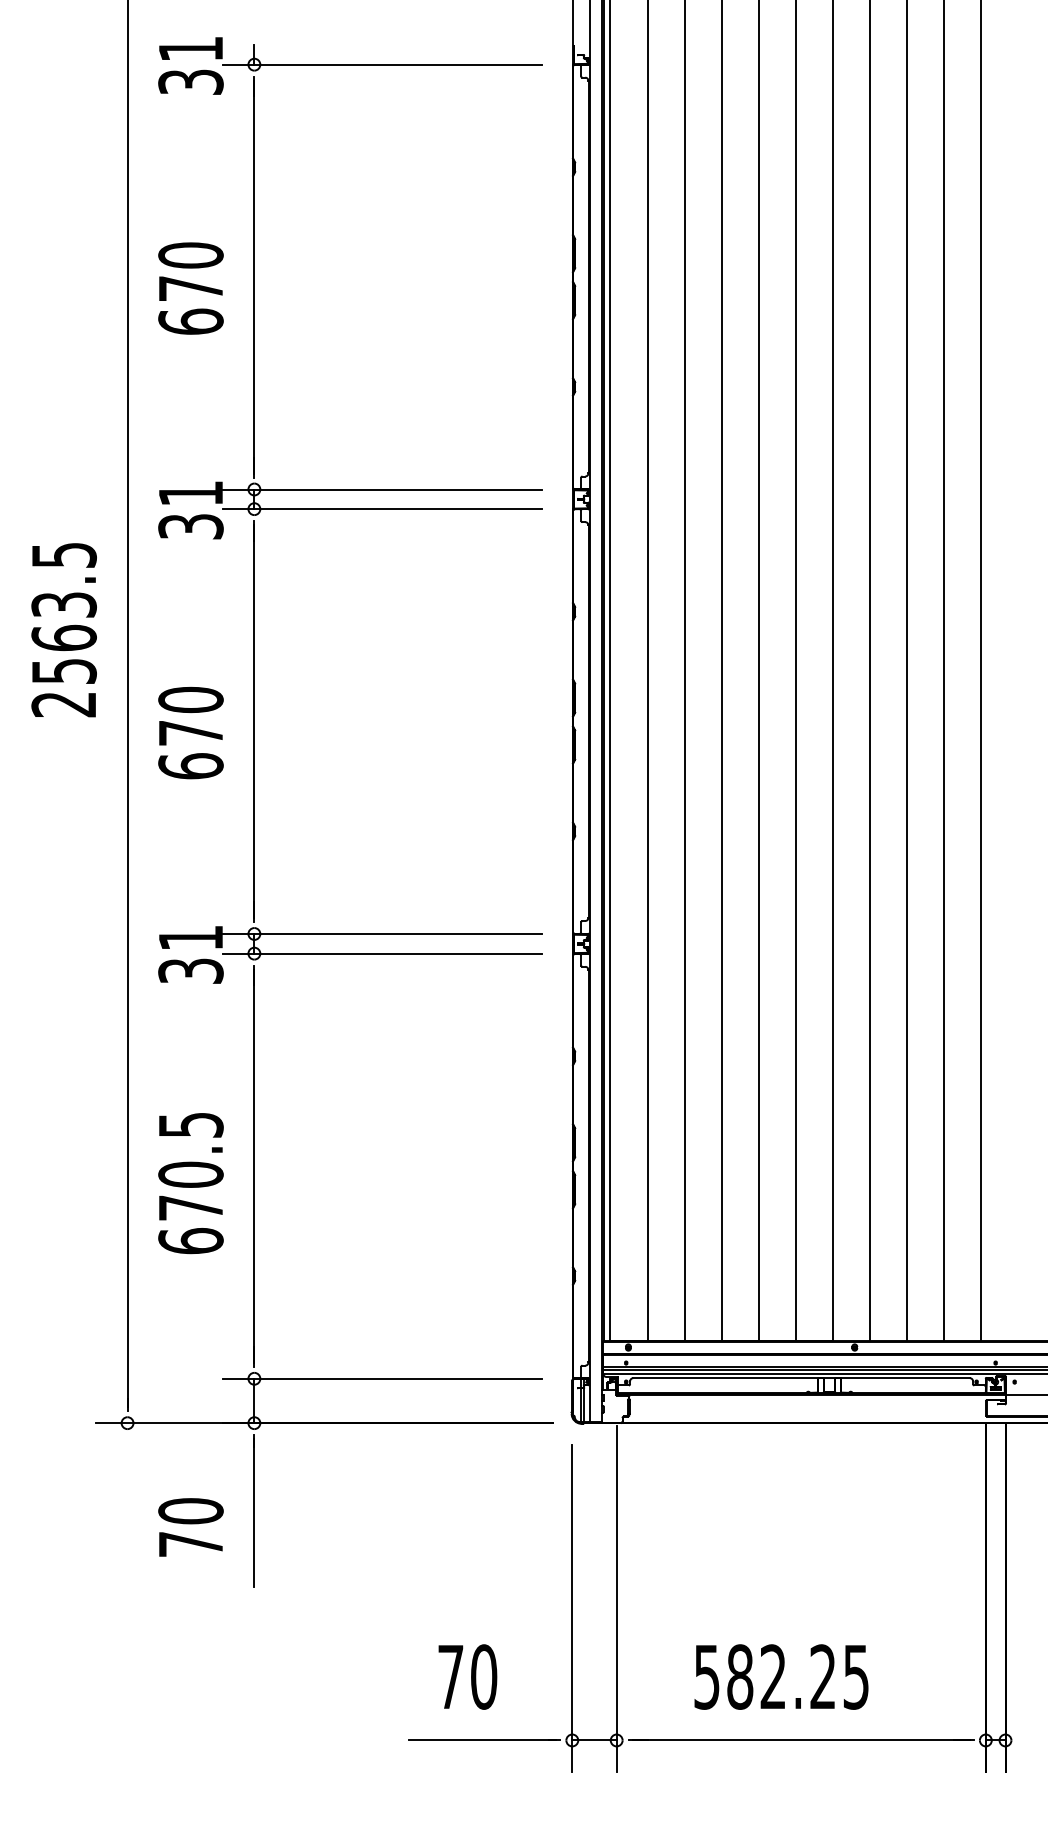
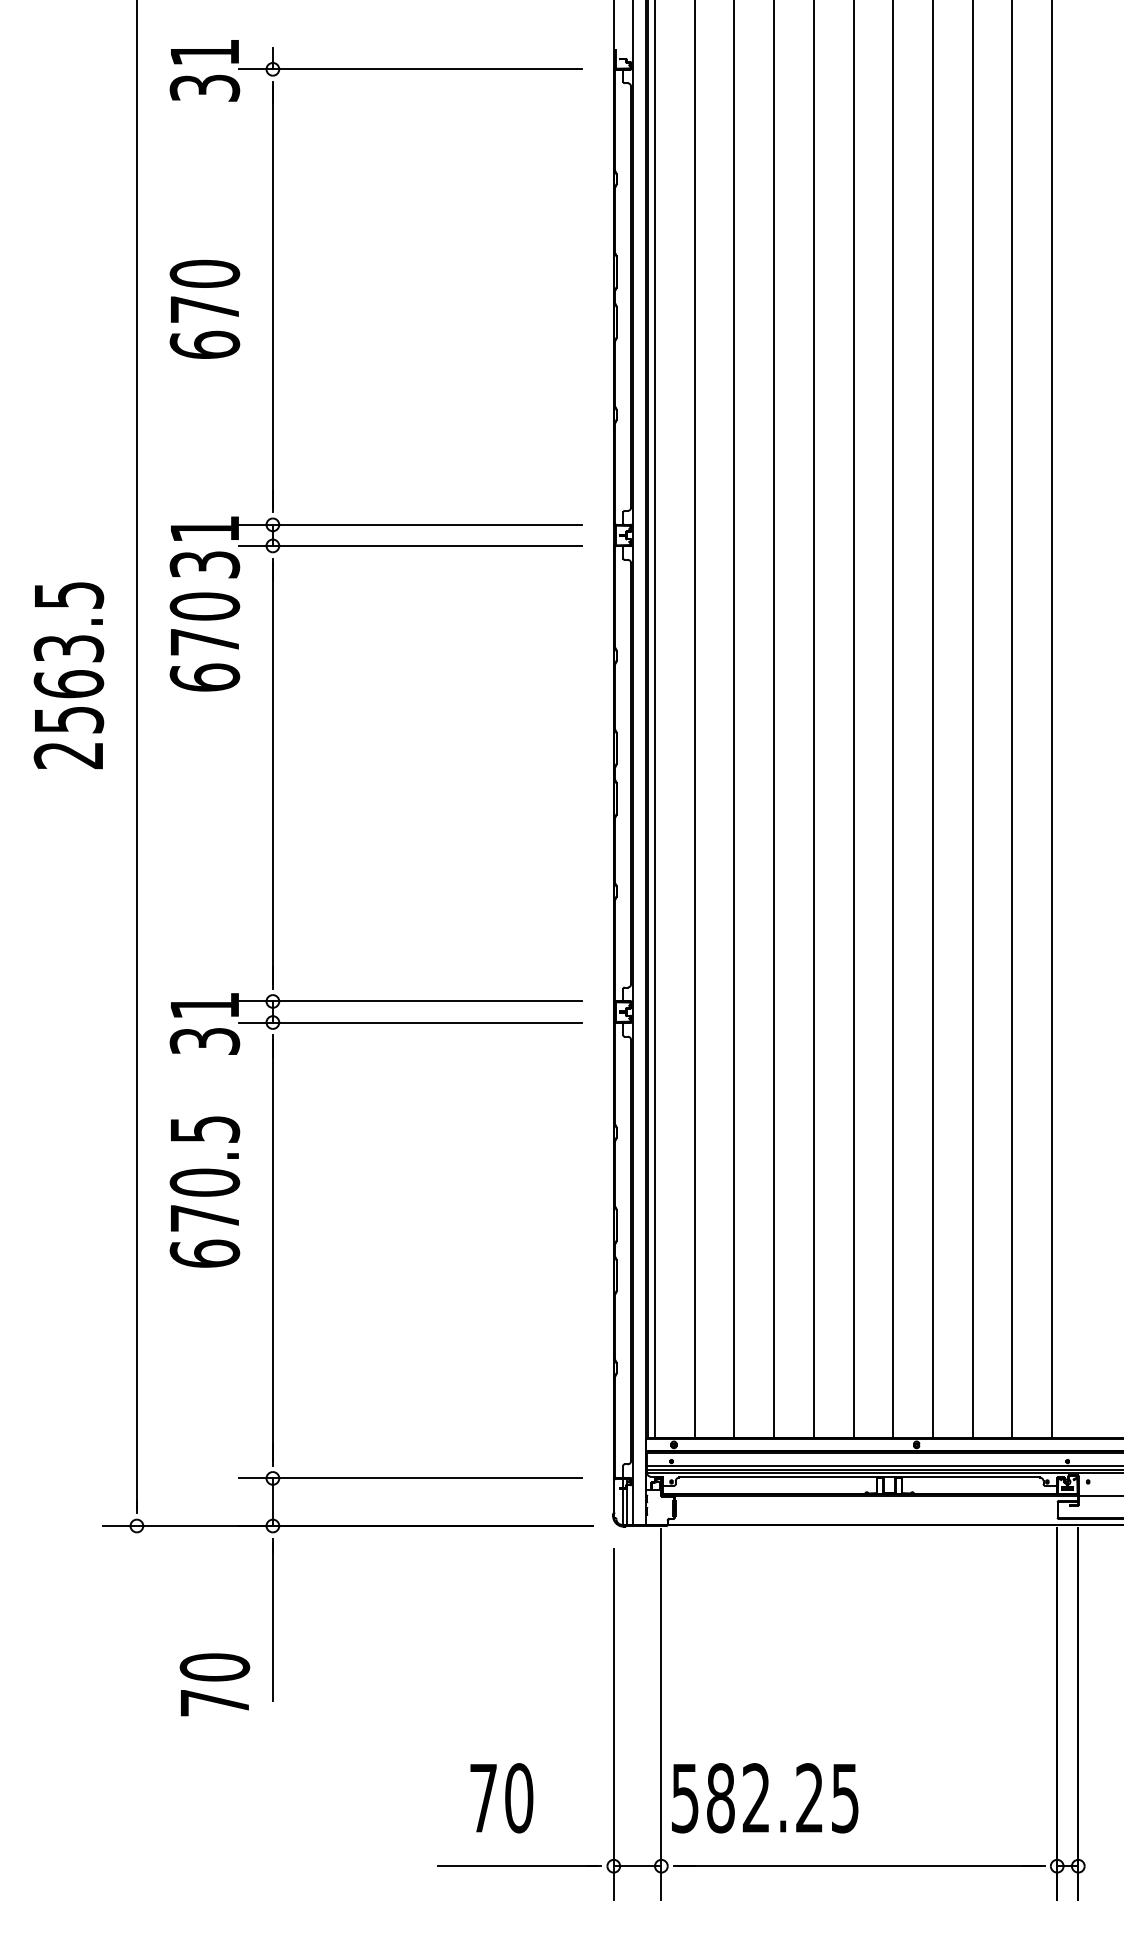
text: (190, 732) -> (204, 641), moved
text: (190, 1183) -> (204, 1191), moved
text: (190, 1527) -> (214, 1684), moved
text: (781, 1677) -> (765, 1798), moved

